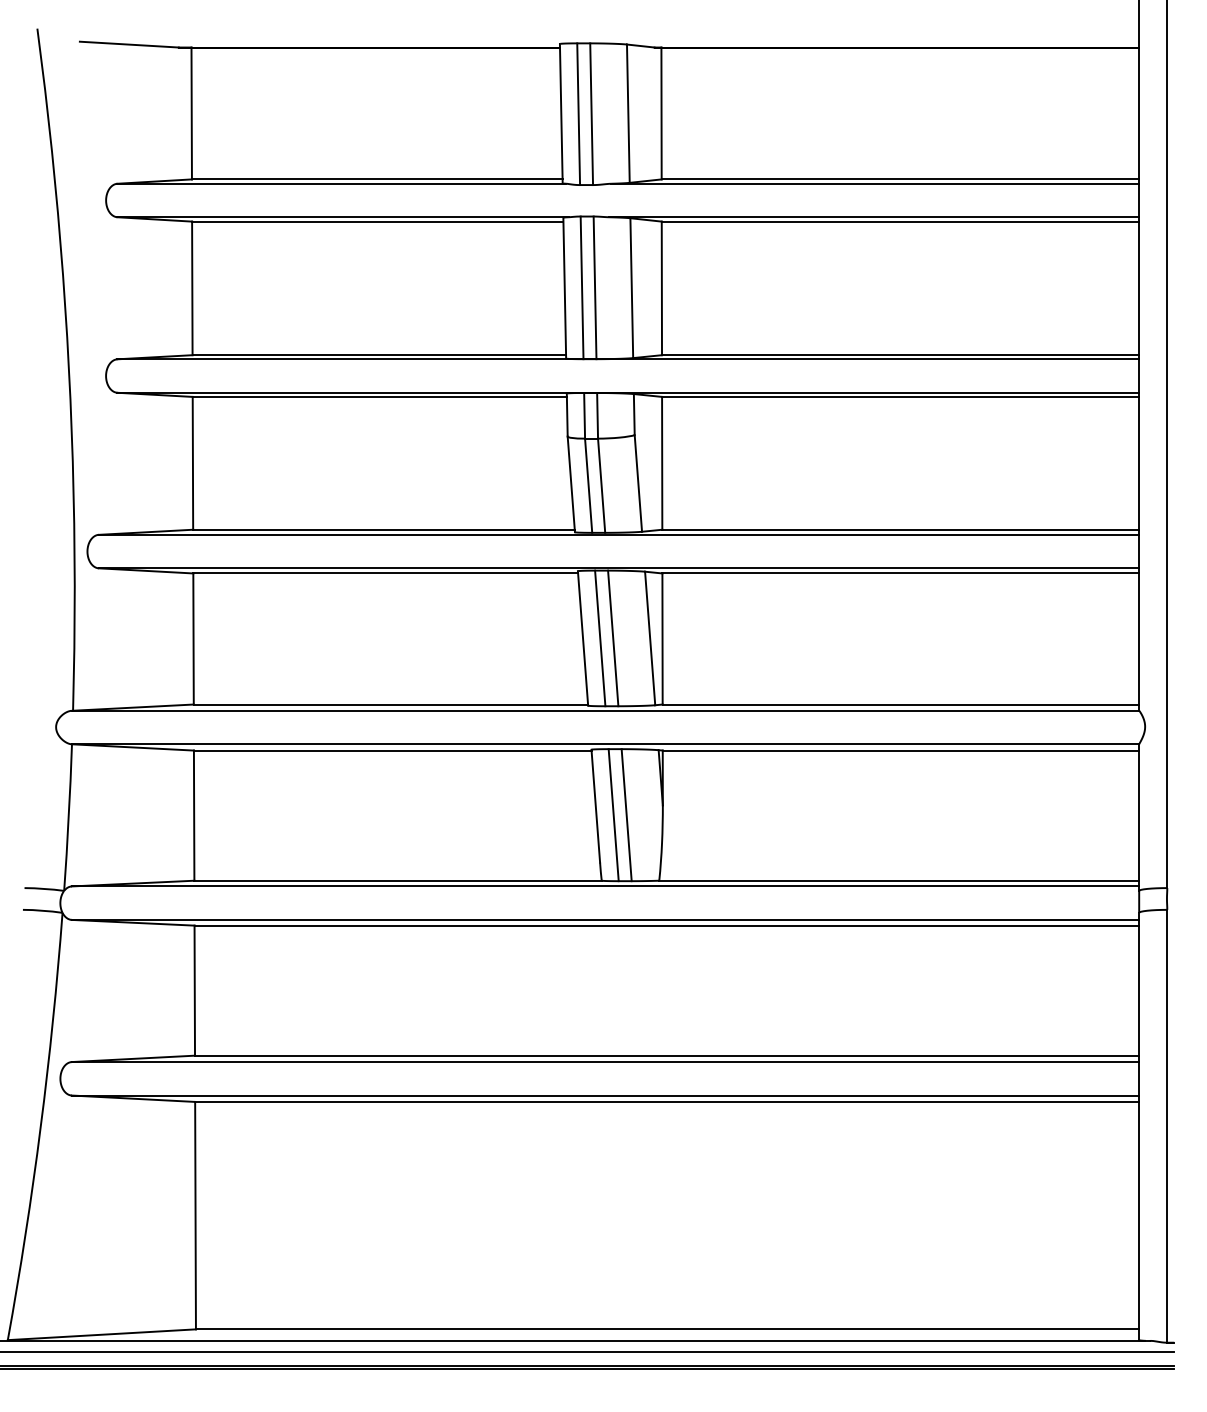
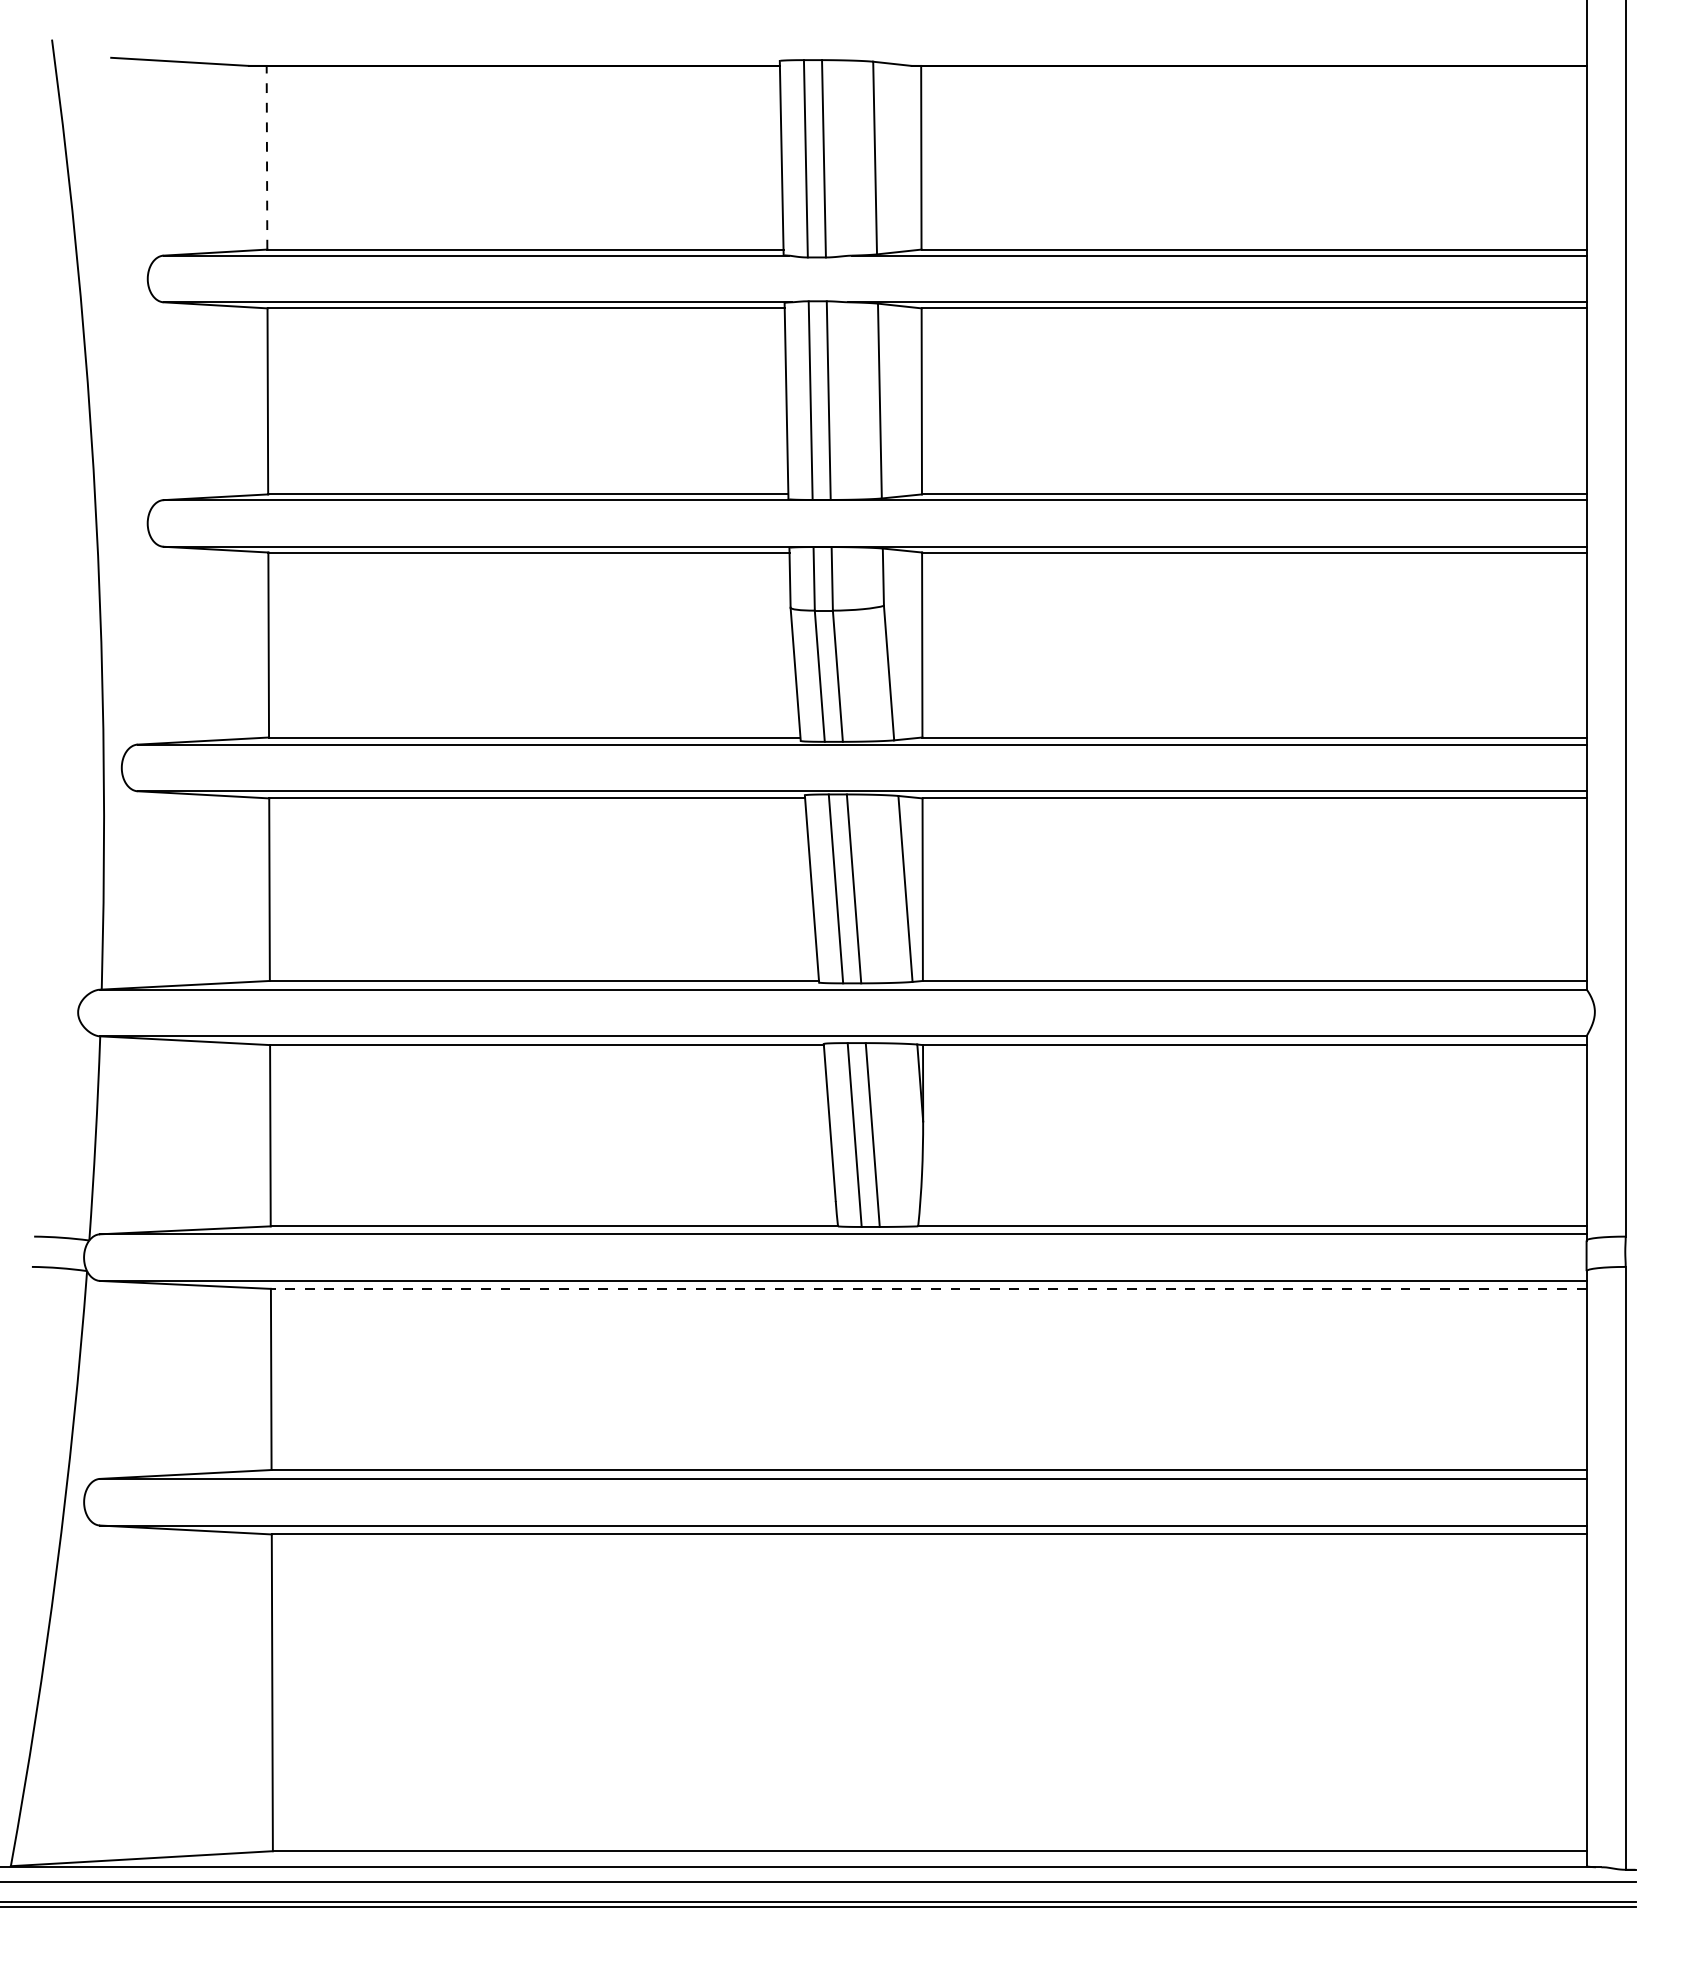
line: (192, 113) -> (267, 157), solid -> dashed
line: (666, 925) -> (928, 1288), solid -> dashed

